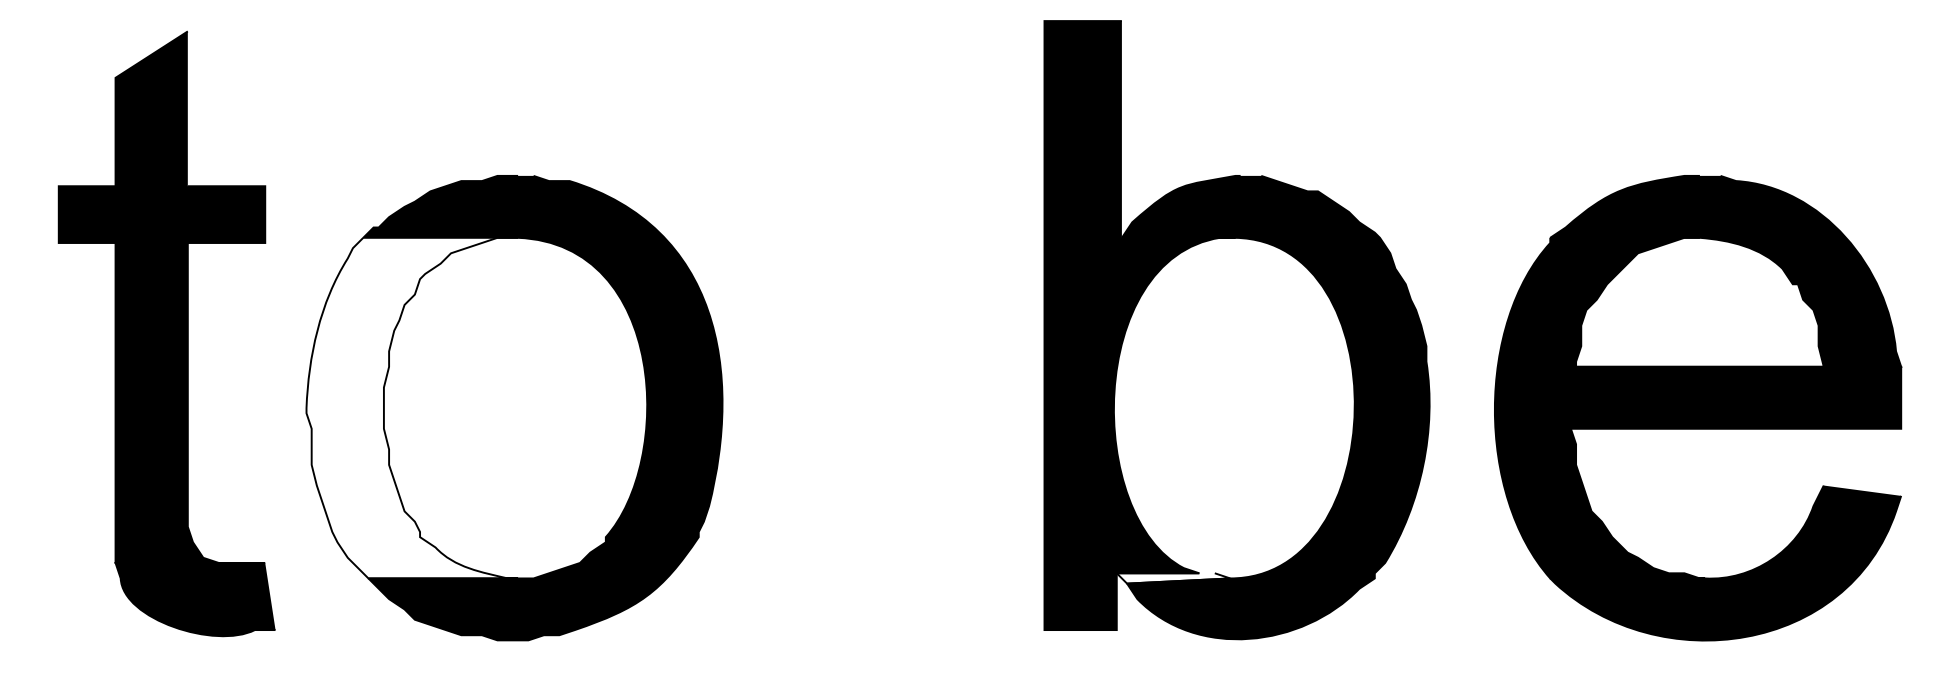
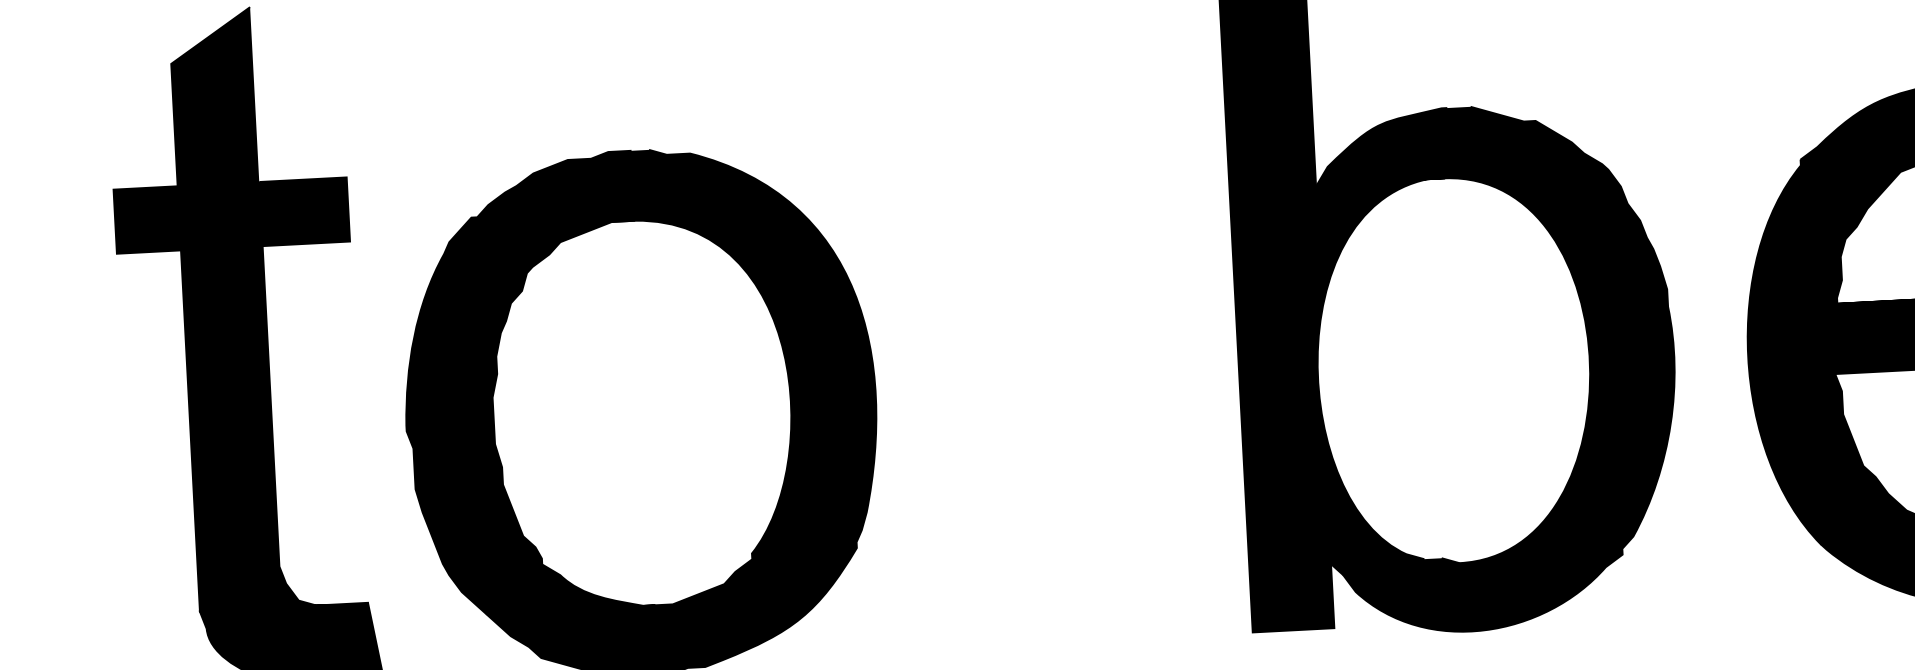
fill: (412, 407) -> (526, 418), added
fill: (1173, 578) -> (1395, 566), added

